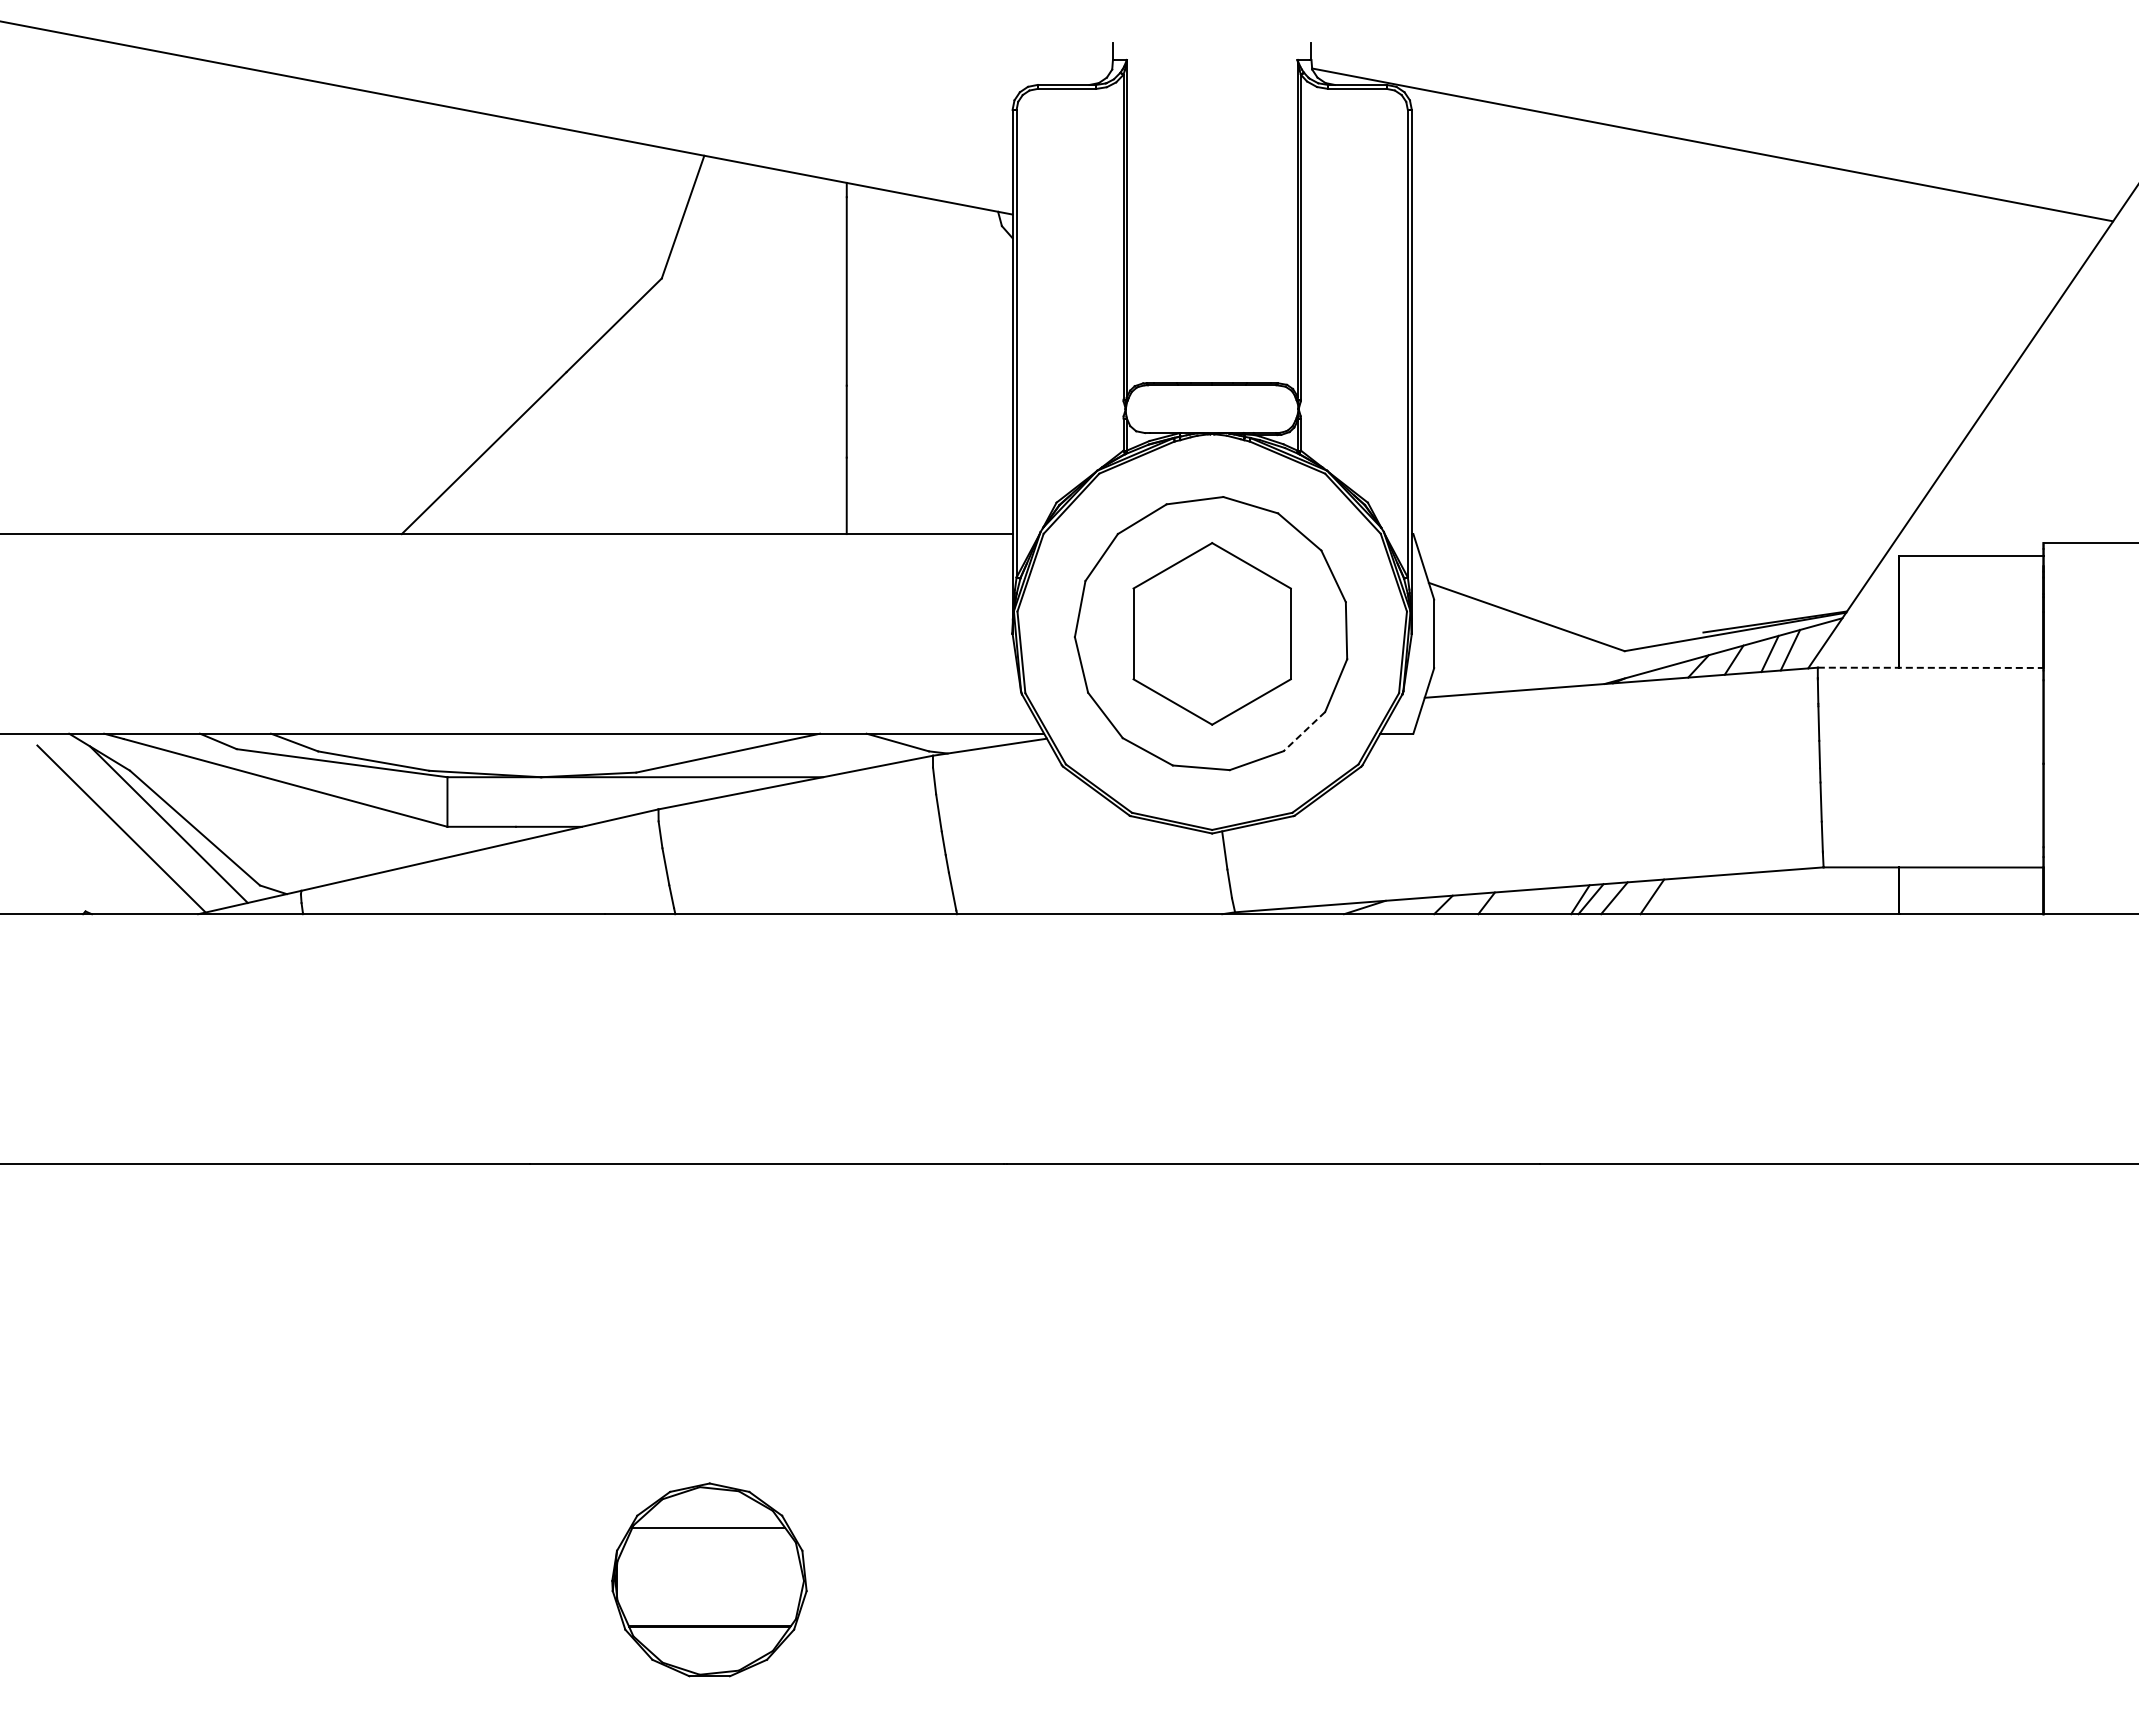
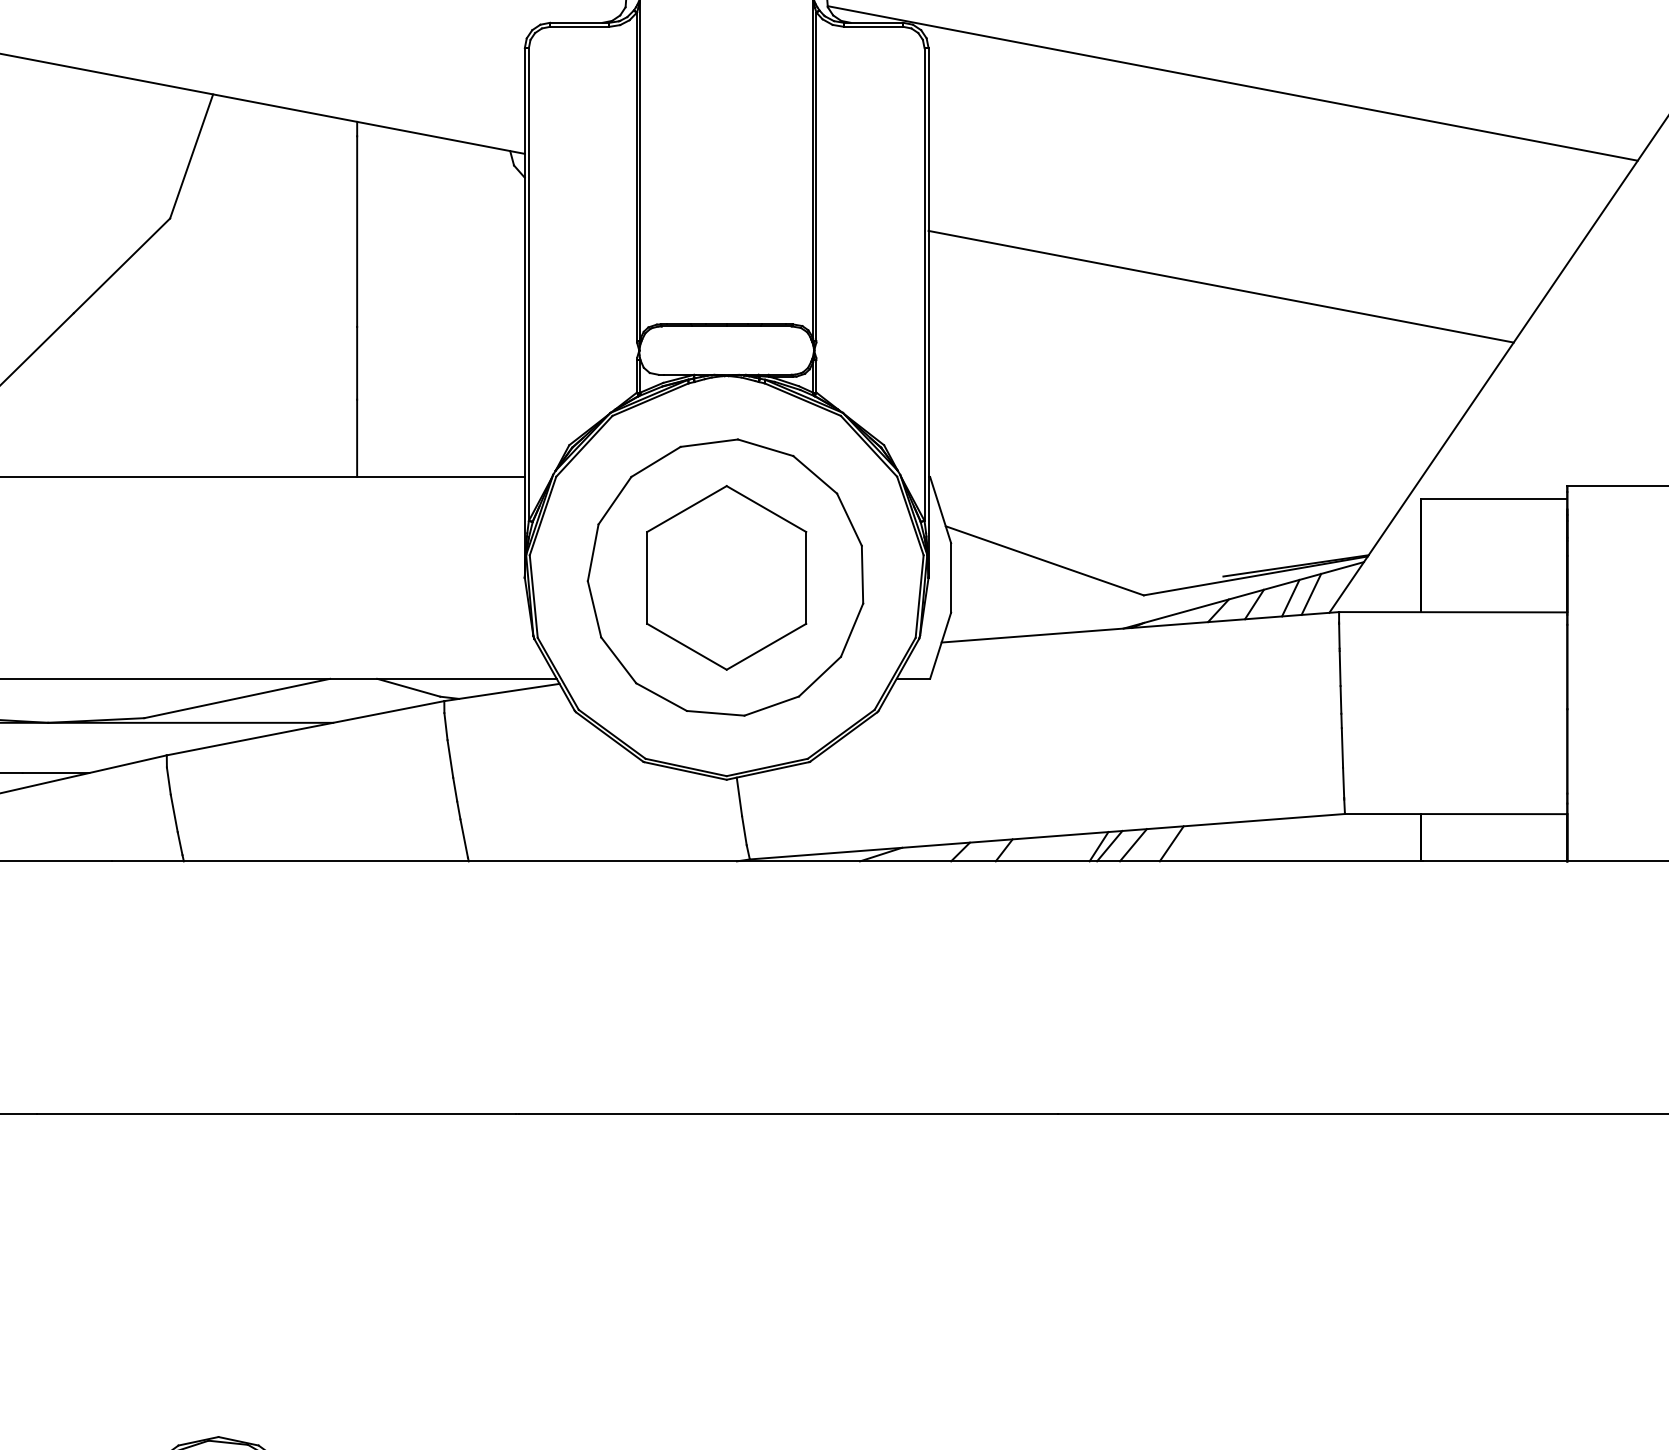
line: (1700, 345) -> (1220, 286), added
line: (1930, 667) -> (1453, 611), dashed -> solid
line: (1304, 731) -> (820, 676), dashed -> solid

